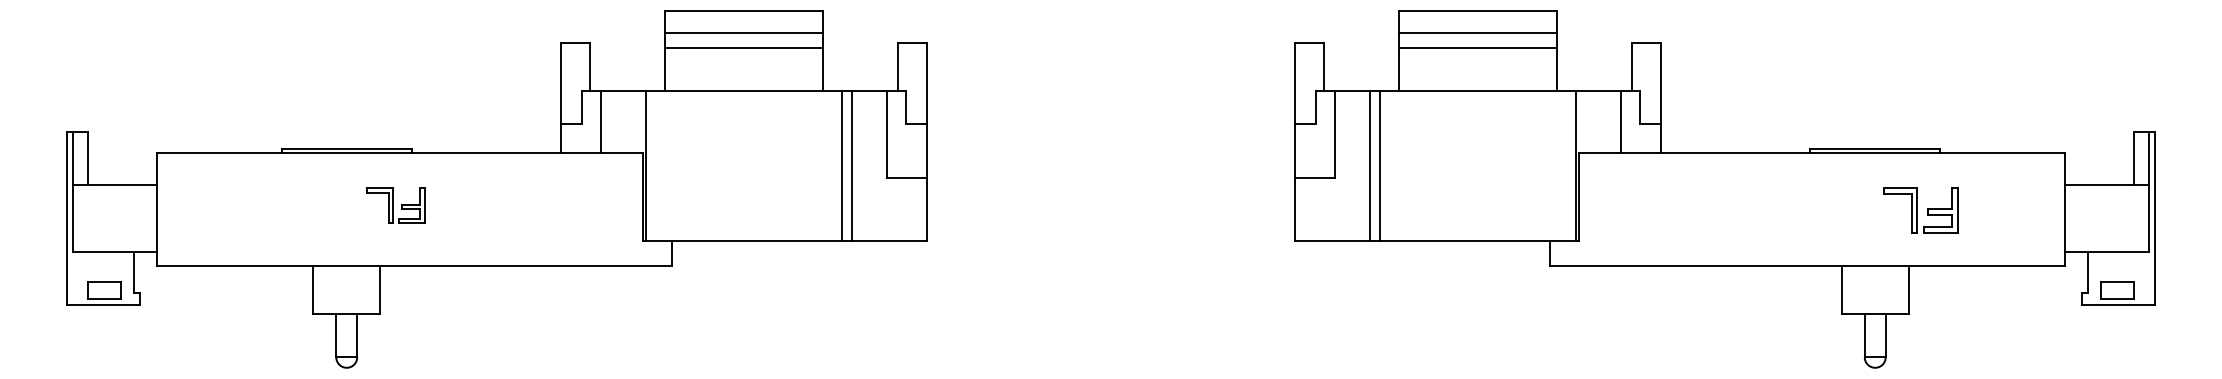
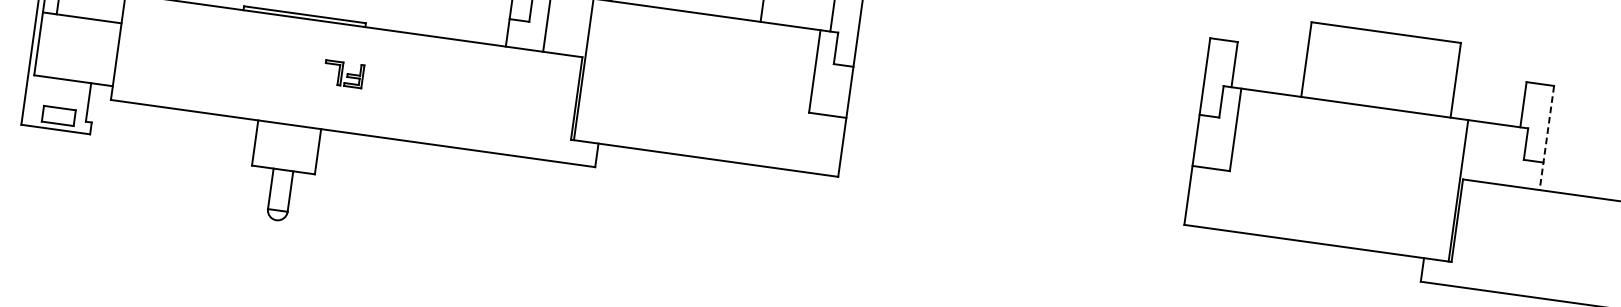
line: (1477, 33) -> (1382, 53), removed
line: (1477, 48) -> (1380, 67), removed
line: (1660, 98) -> (1546, 138), solid -> dashed
line: (1621, 121) -> (1506, 155), removed
line: (842, 165) -> (768, 94), removed
line: (851, 165) -> (777, 95), removed
line: (1370, 165) -> (1265, 163), removed
line: (1379, 165) -> (1273, 164), removed
part: (395, 205) -> (343, 74), size x0.7

